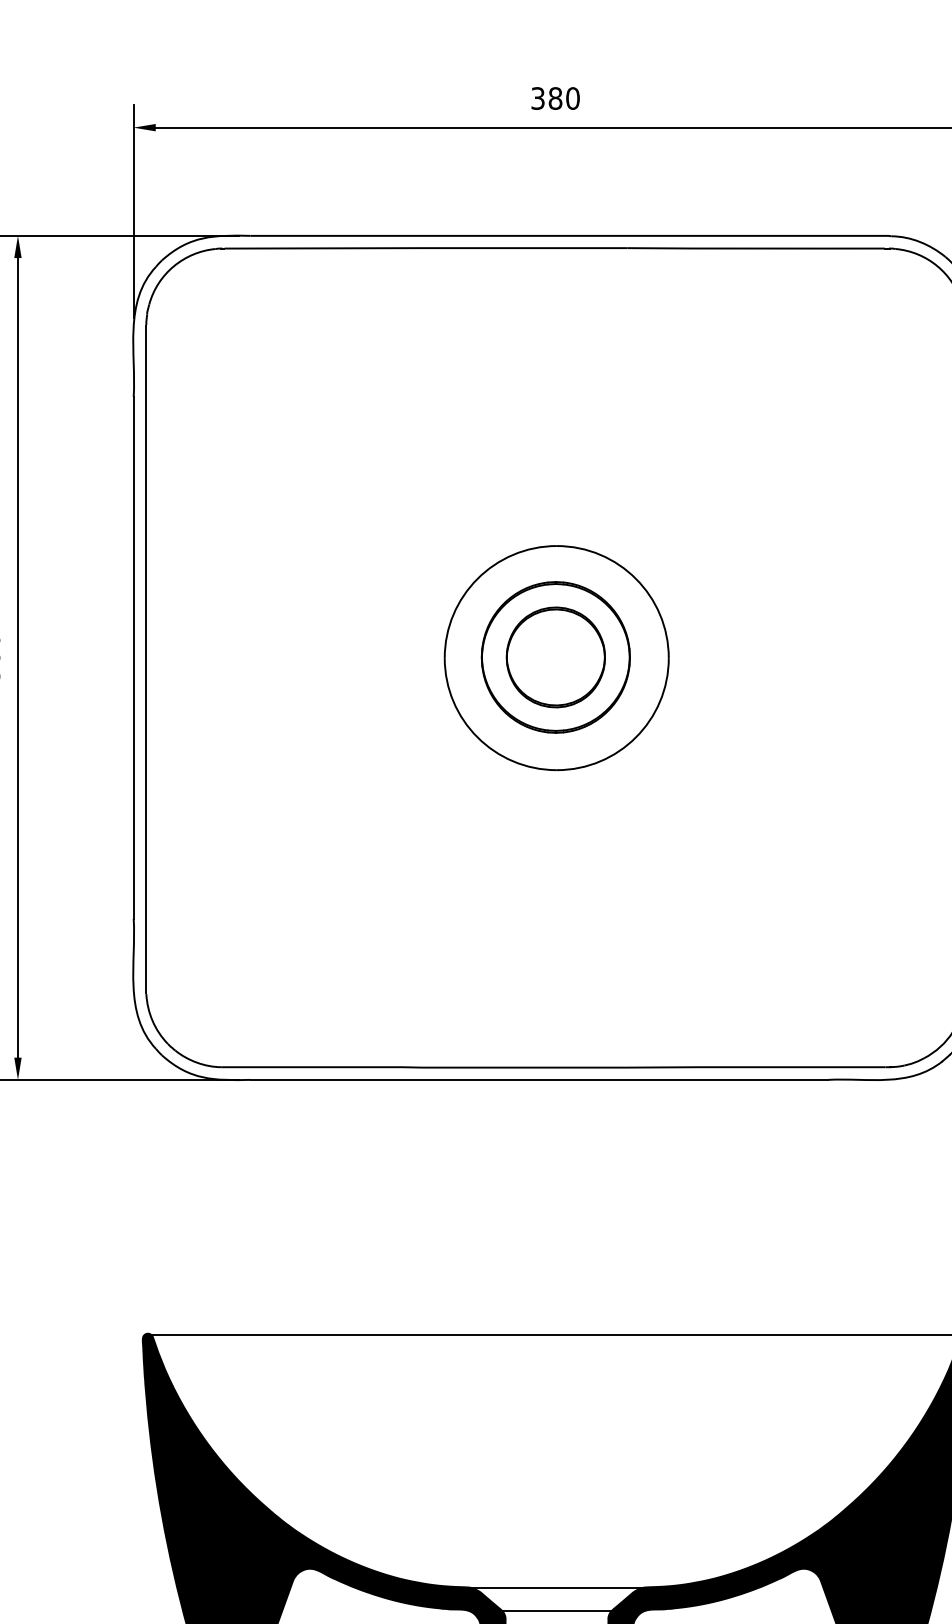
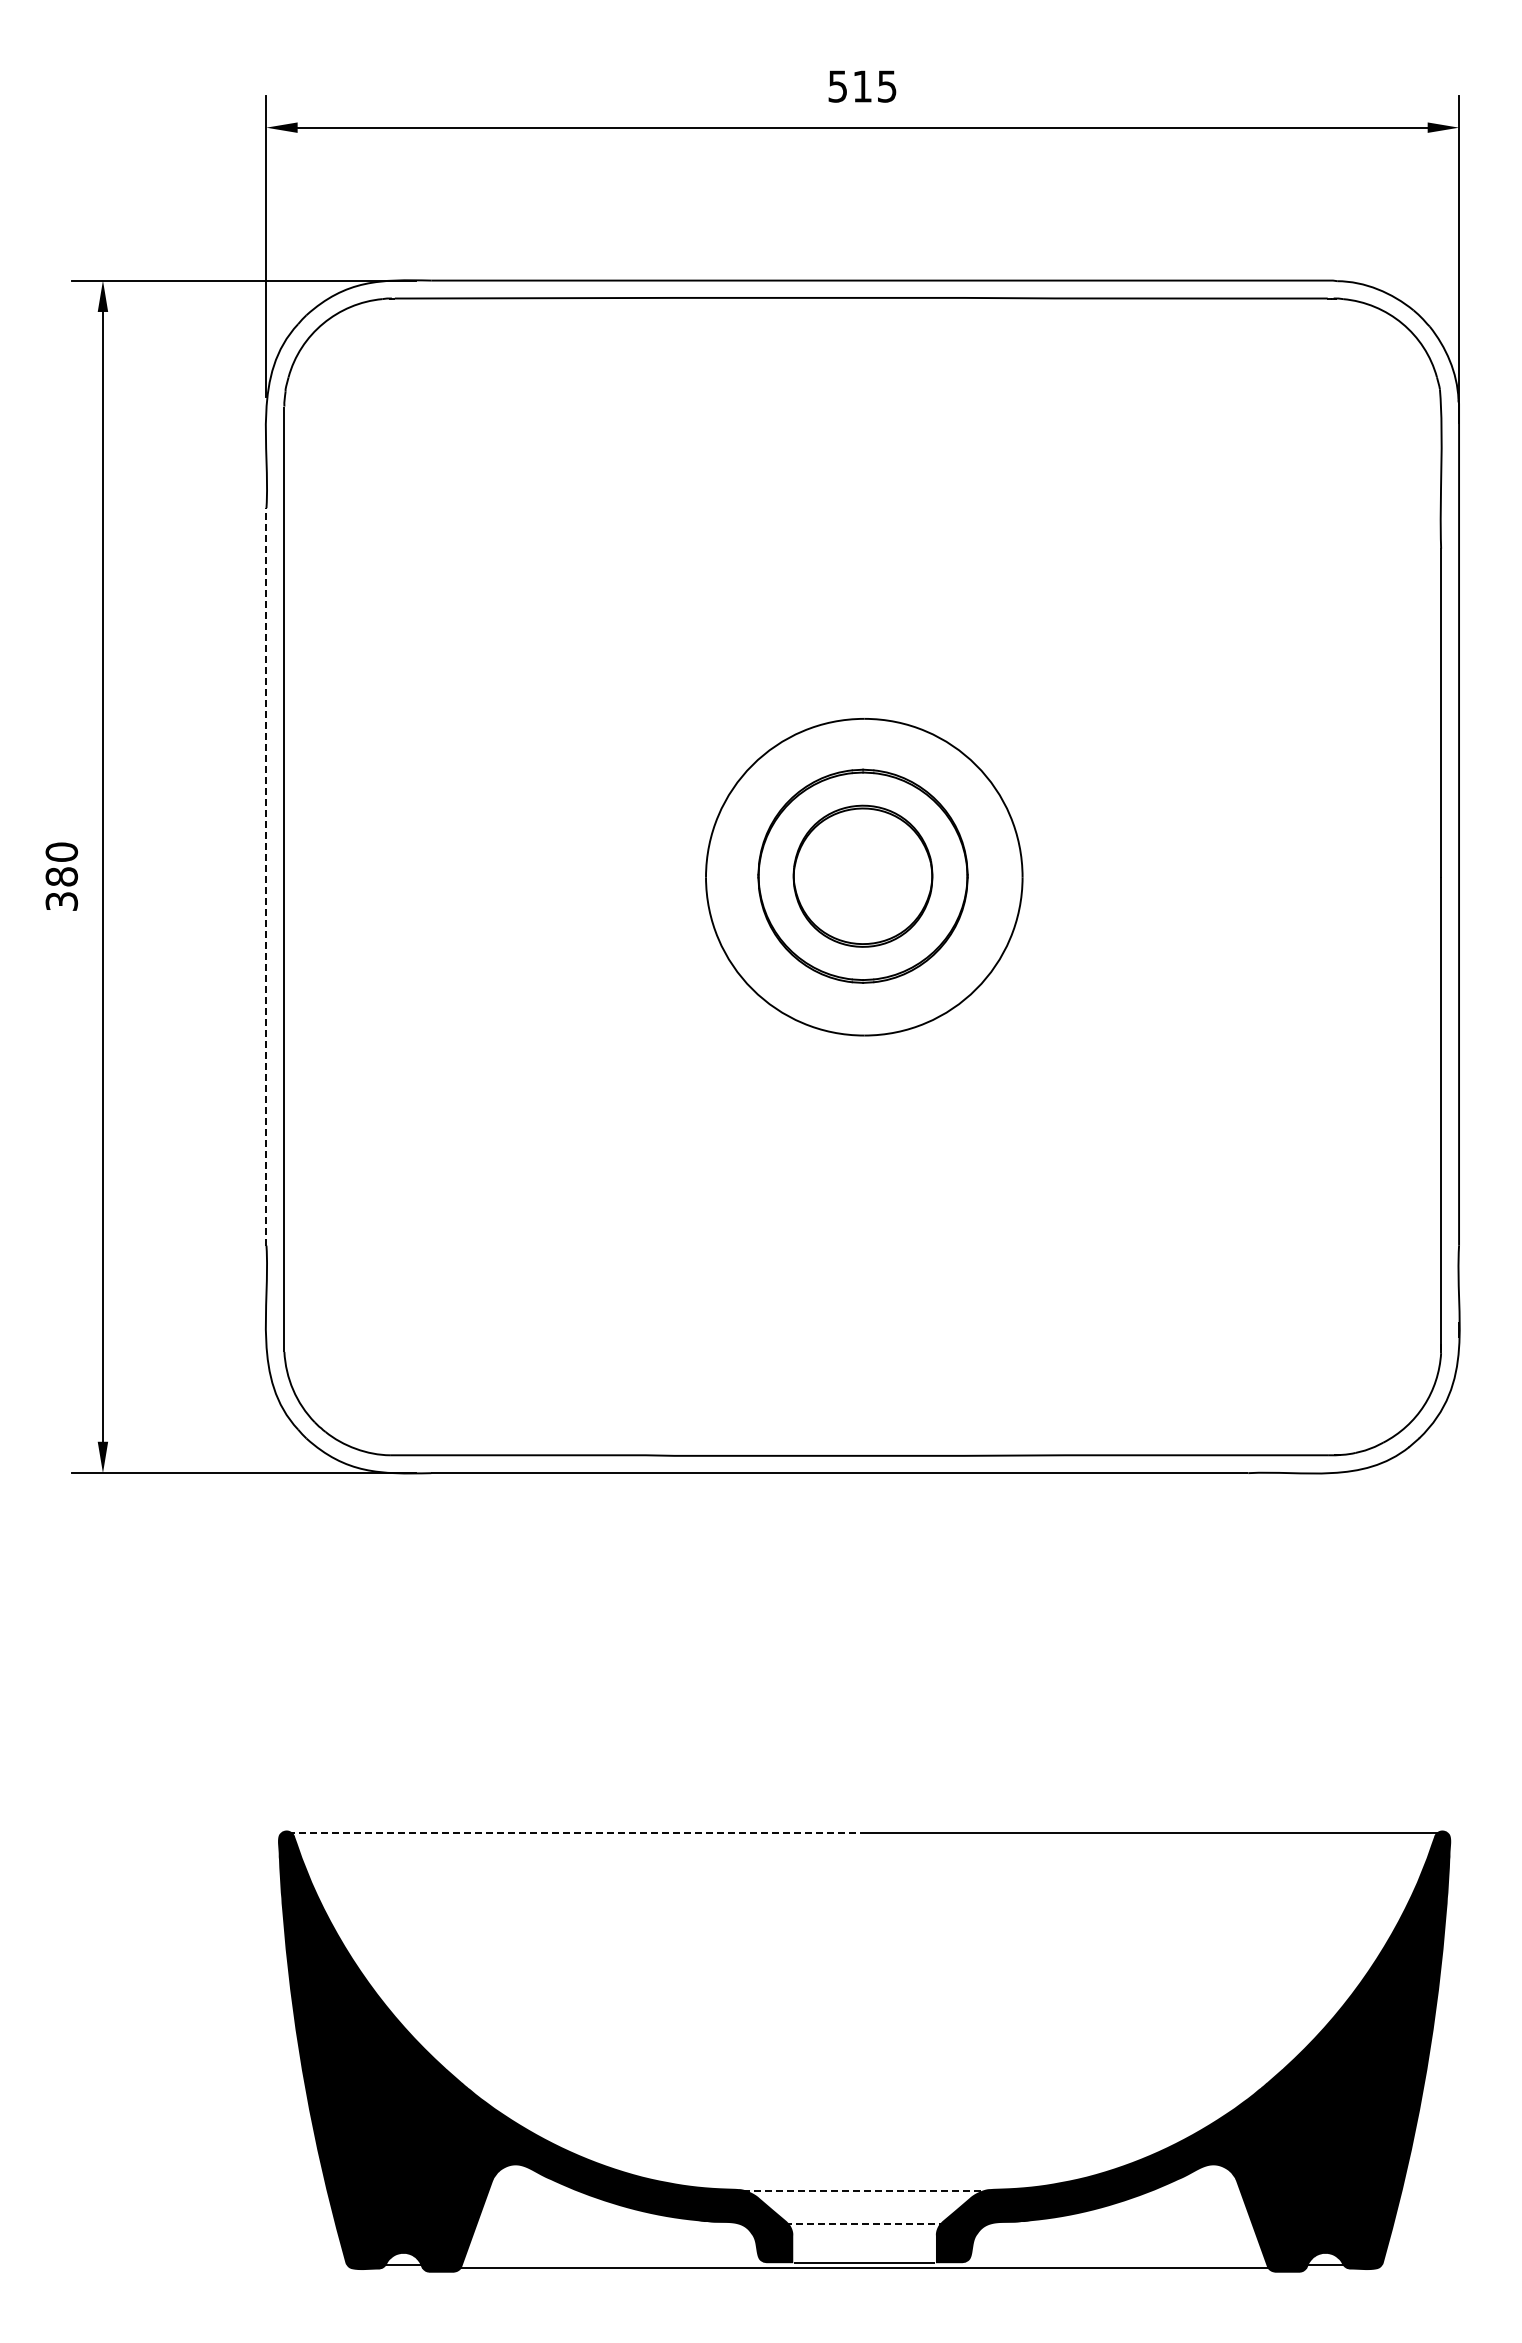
text: (555, 98) -> (862, 86), 380 -> 515
line: (133, 657) -> (266, 876), solid -> dashed
line: (353, 1334) -> (576, 1833), solid -> dashed
line: (556, 1587) -> (864, 2190), solid -> dashed
line: (556, 1610) -> (864, 2223), solid -> dashed

